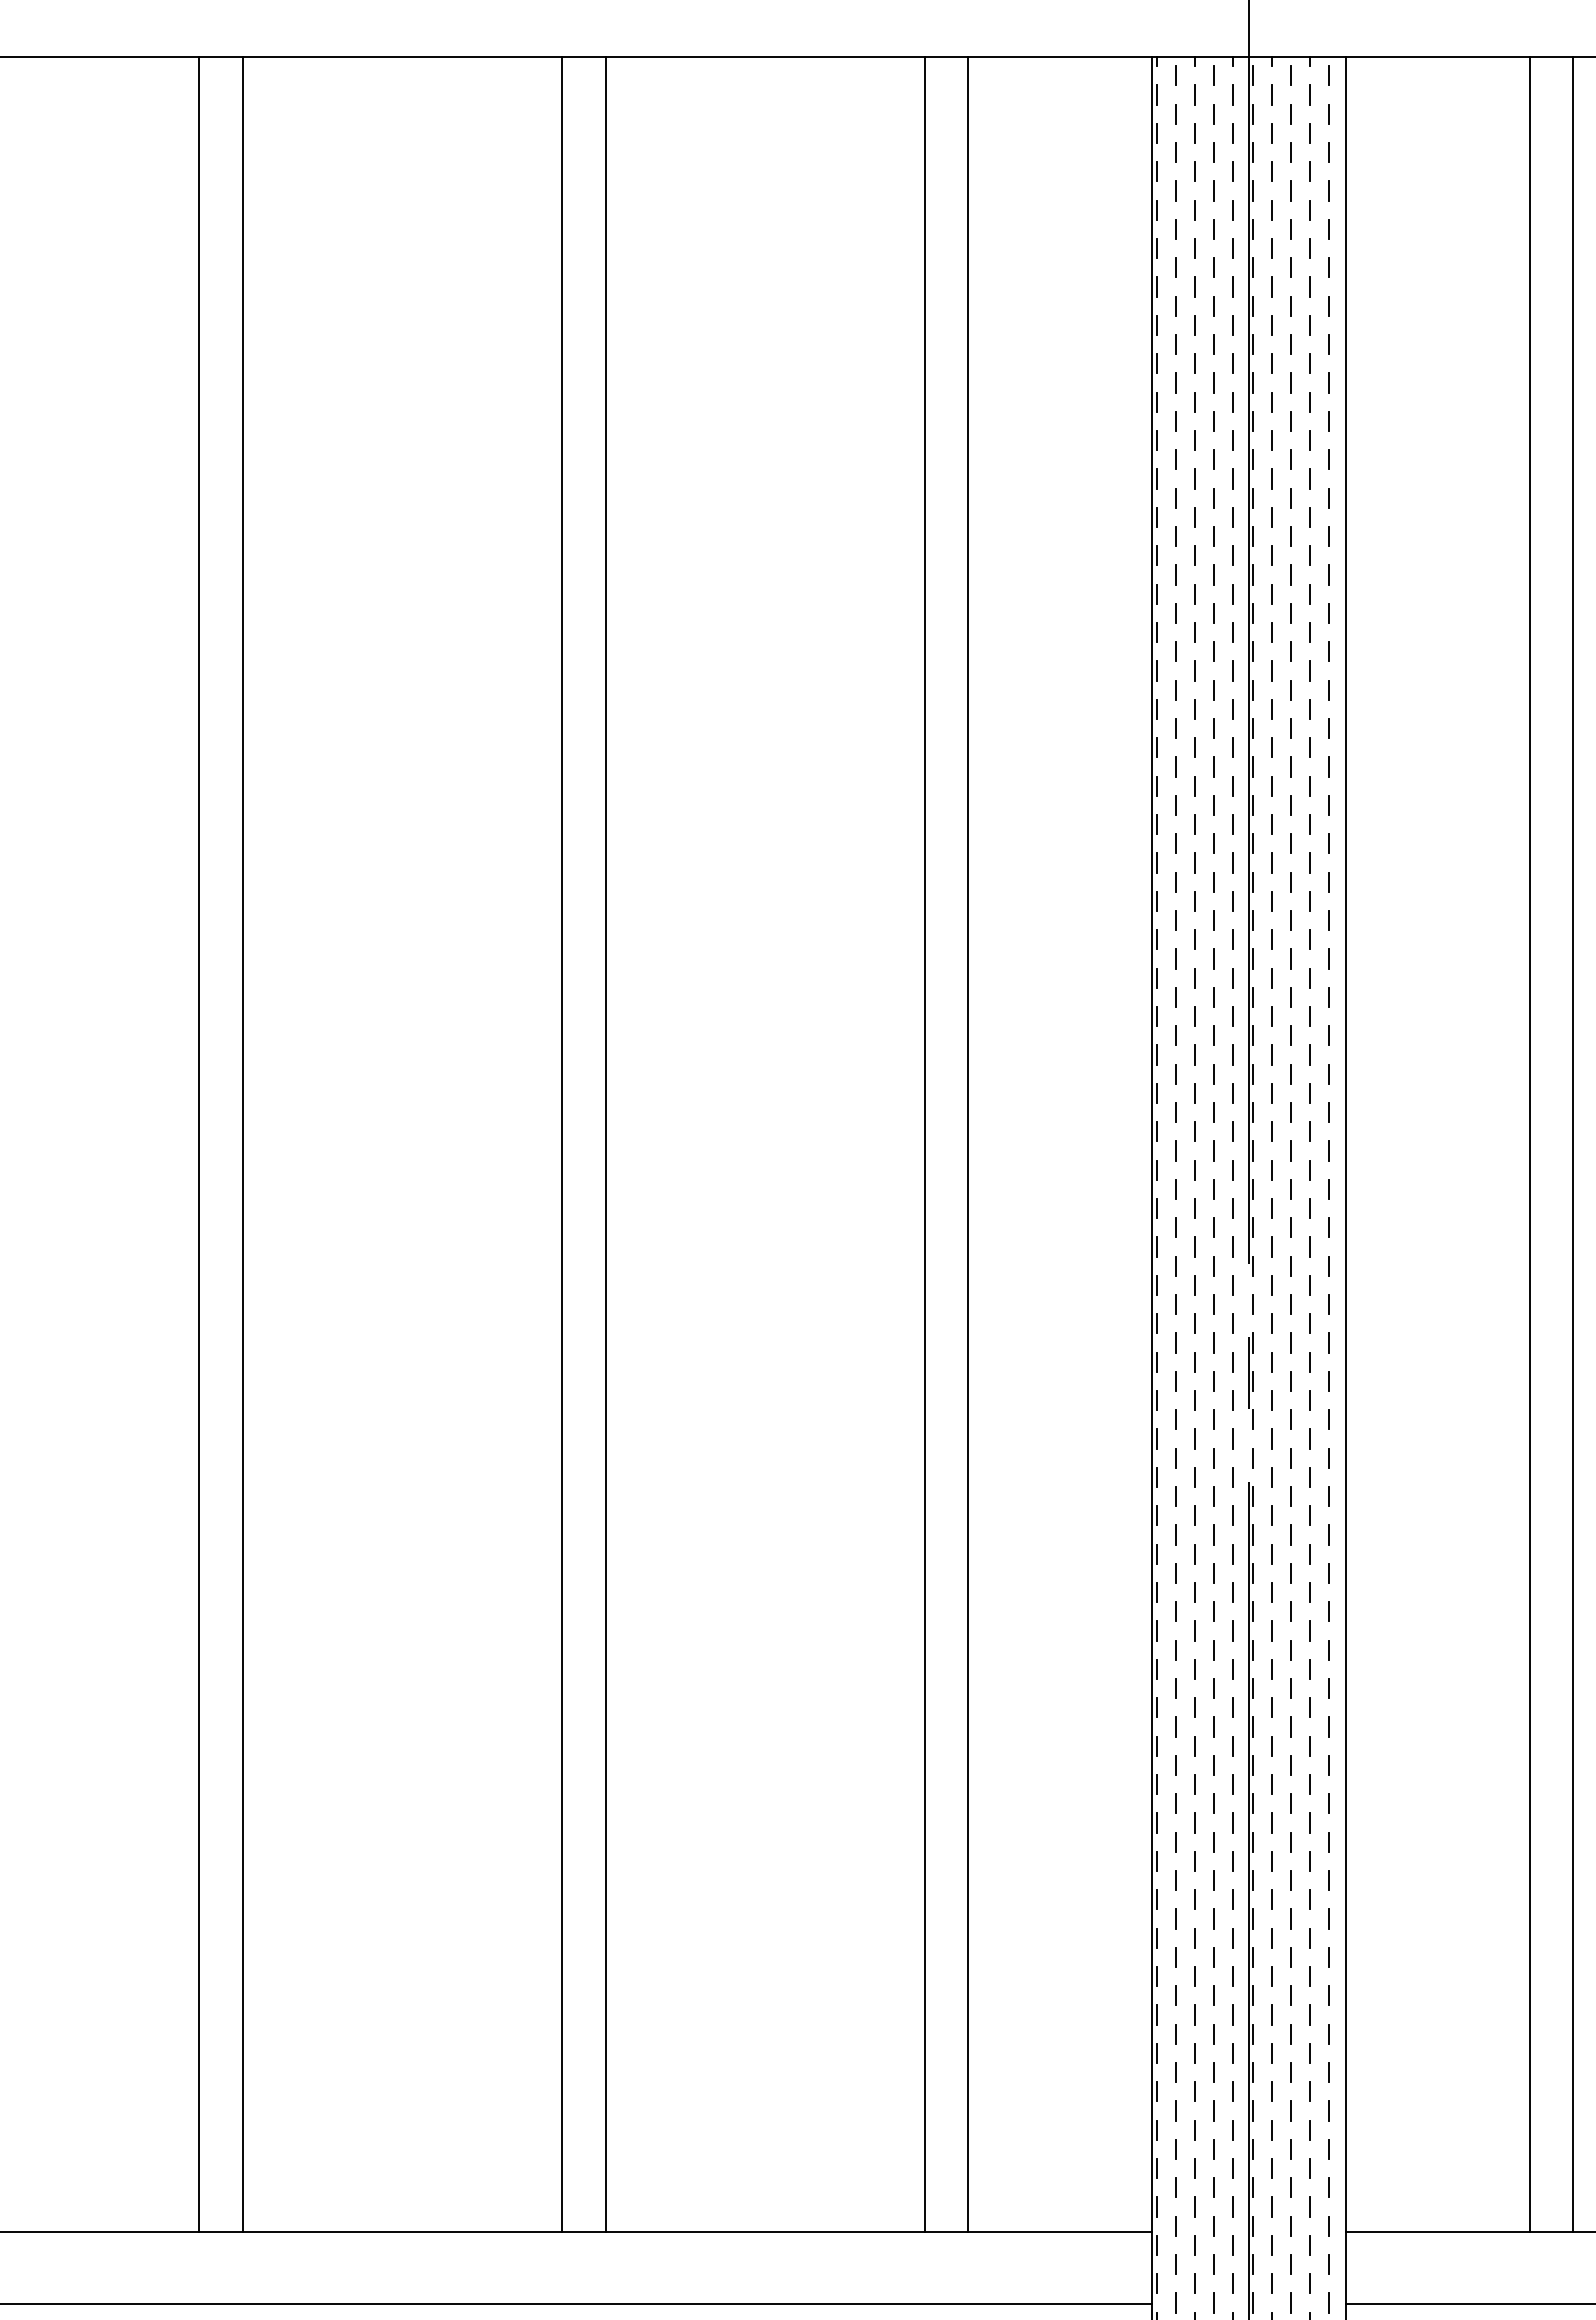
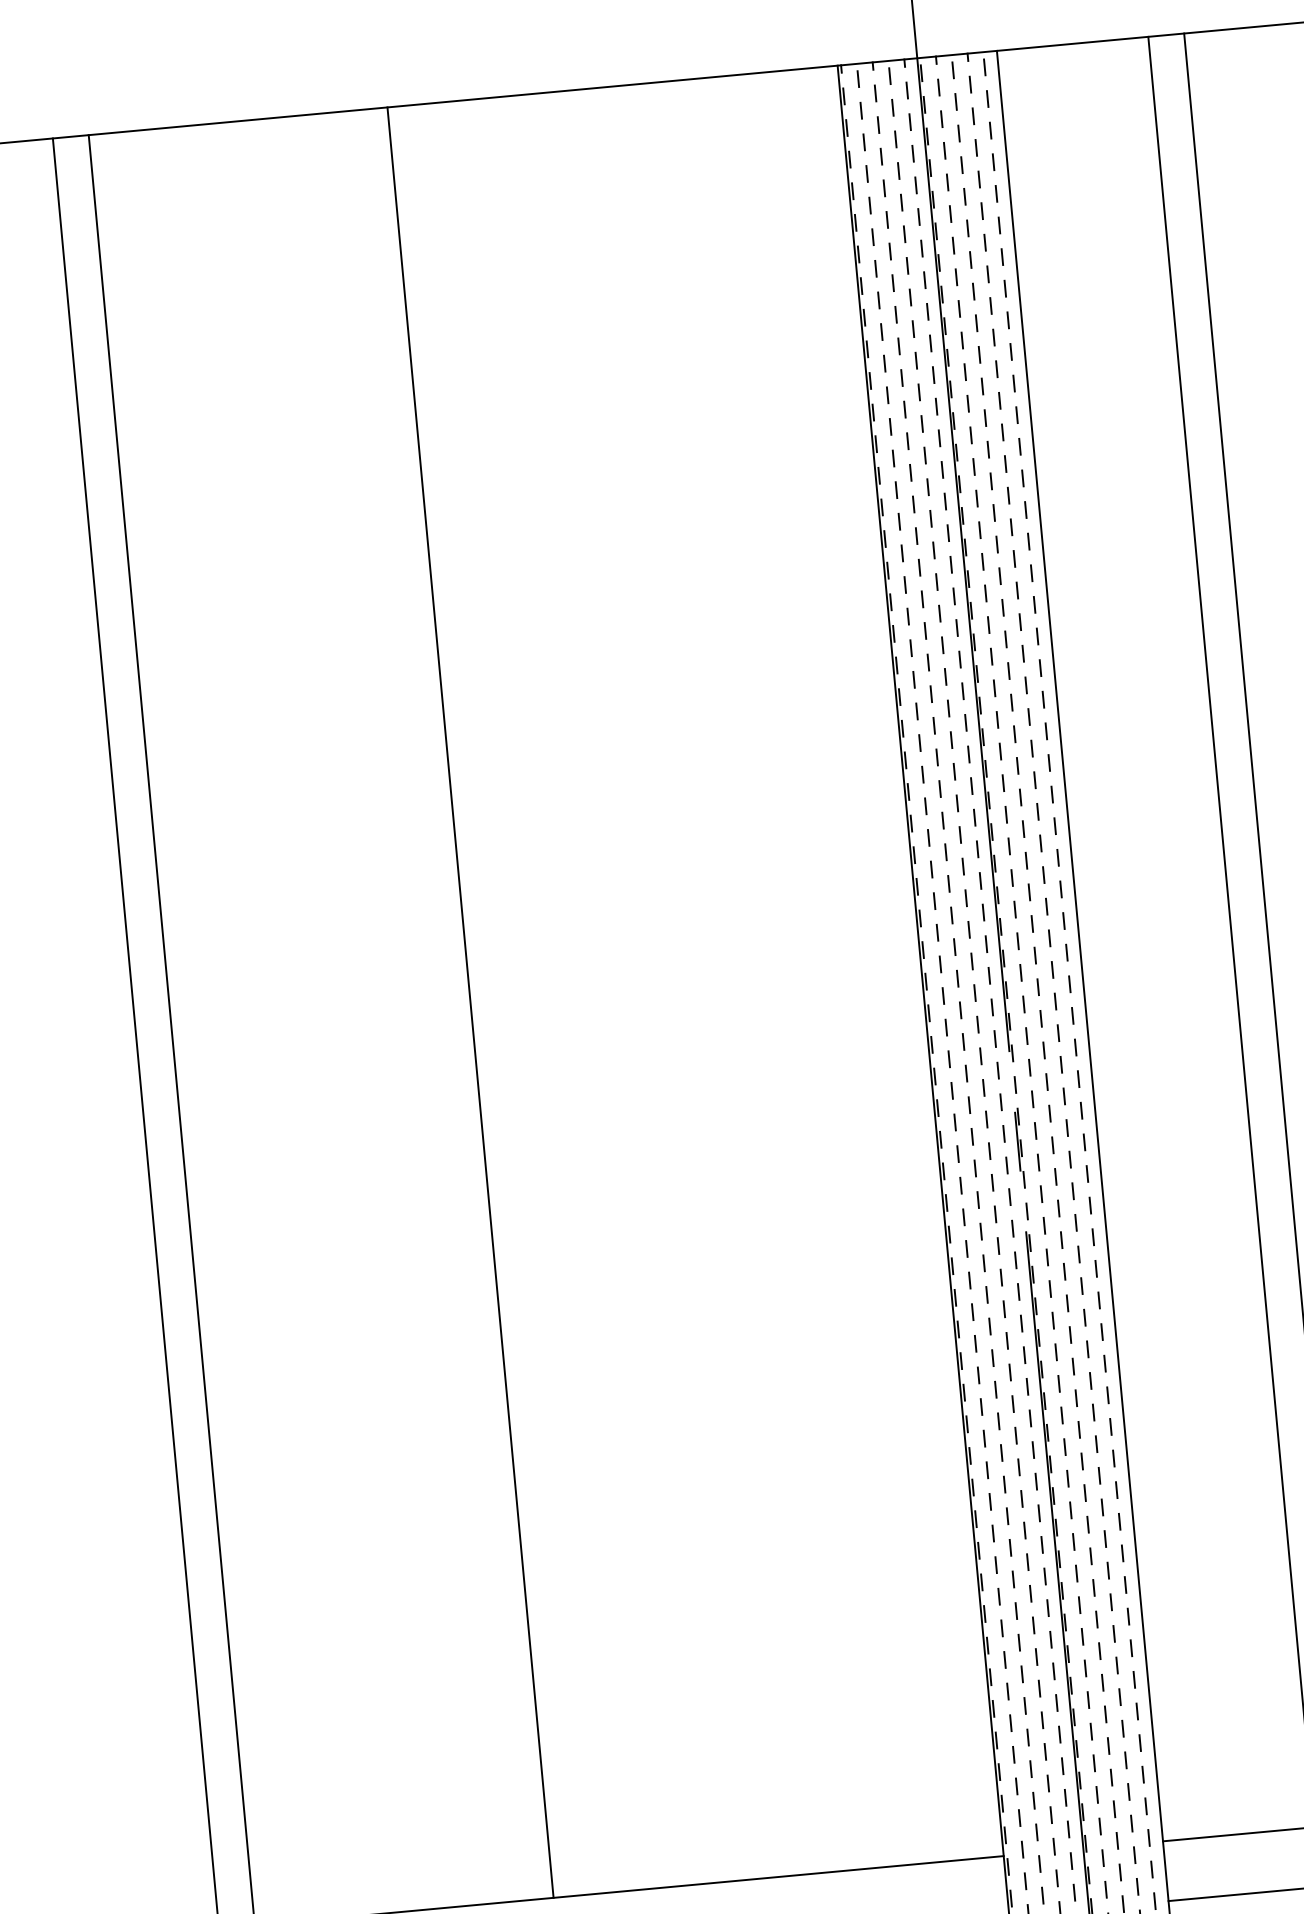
line: (562, 1144) -> (435, 1005), removed
line: (924, 1144) -> (733, 978), removed
line: (968, 1144) -> (769, 974), removed

